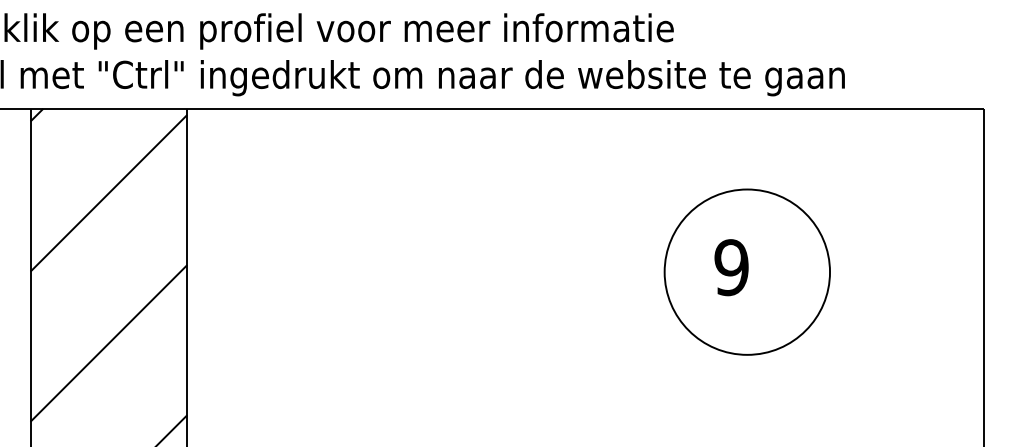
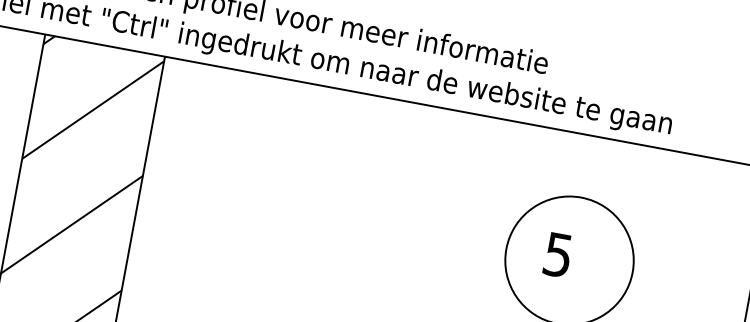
text: (731, 267) -> (558, 254), 9 -> 5

